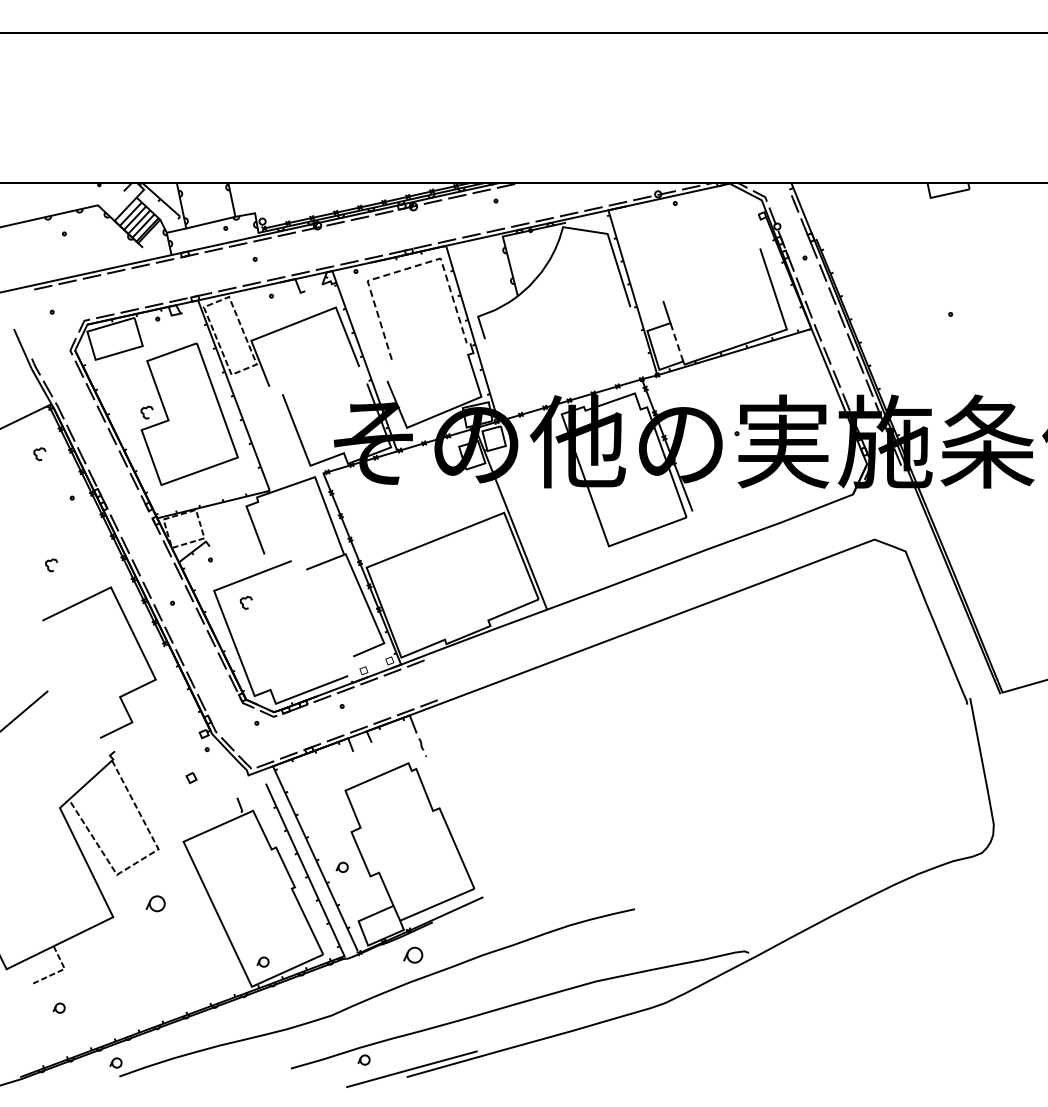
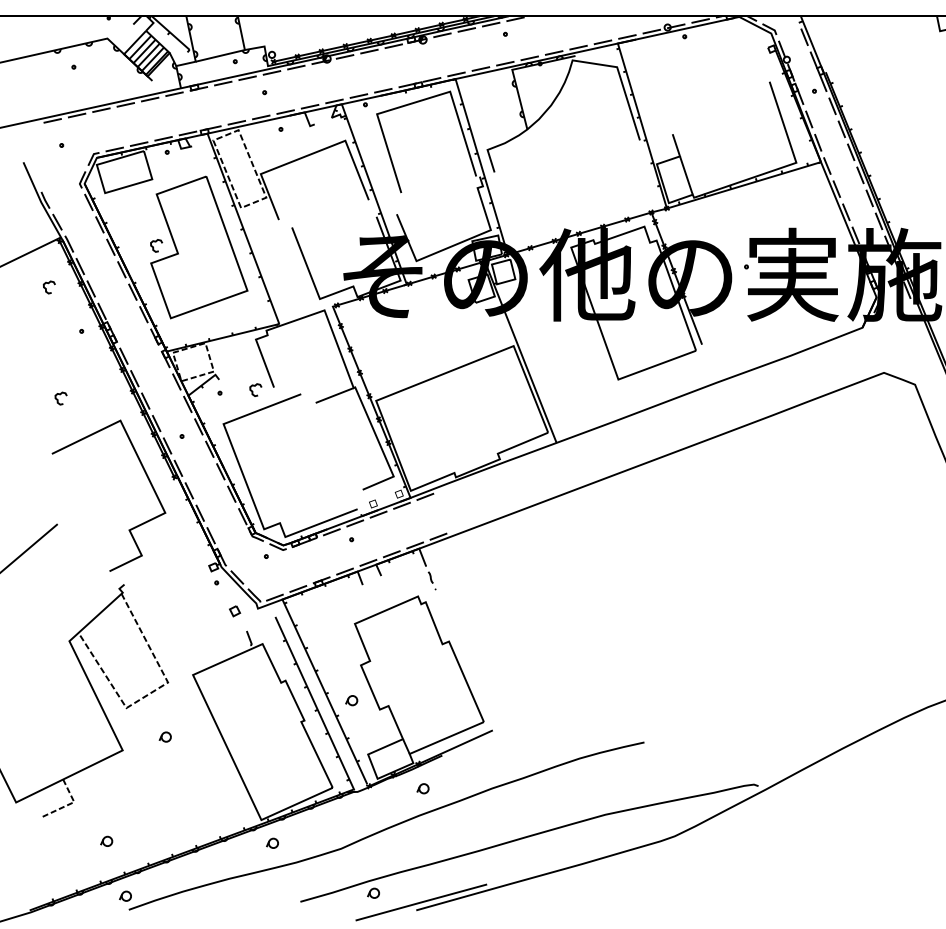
line: (407, 268) -> (416, 101), dashed -> solid
line: (676, 341) -> (685, 174), dashed -> solid
curve: (243, 603) -> (252, 390), moved
part: (191, 778) -> (234, 611), moved
part: (155, 903) -> (164, 736), size x0.62
part: (413, 955) -> (422, 788), size x0.62
part: (262, 961) -> (271, 842), moved
part: (58, 1007) -> (105, 840), moved

